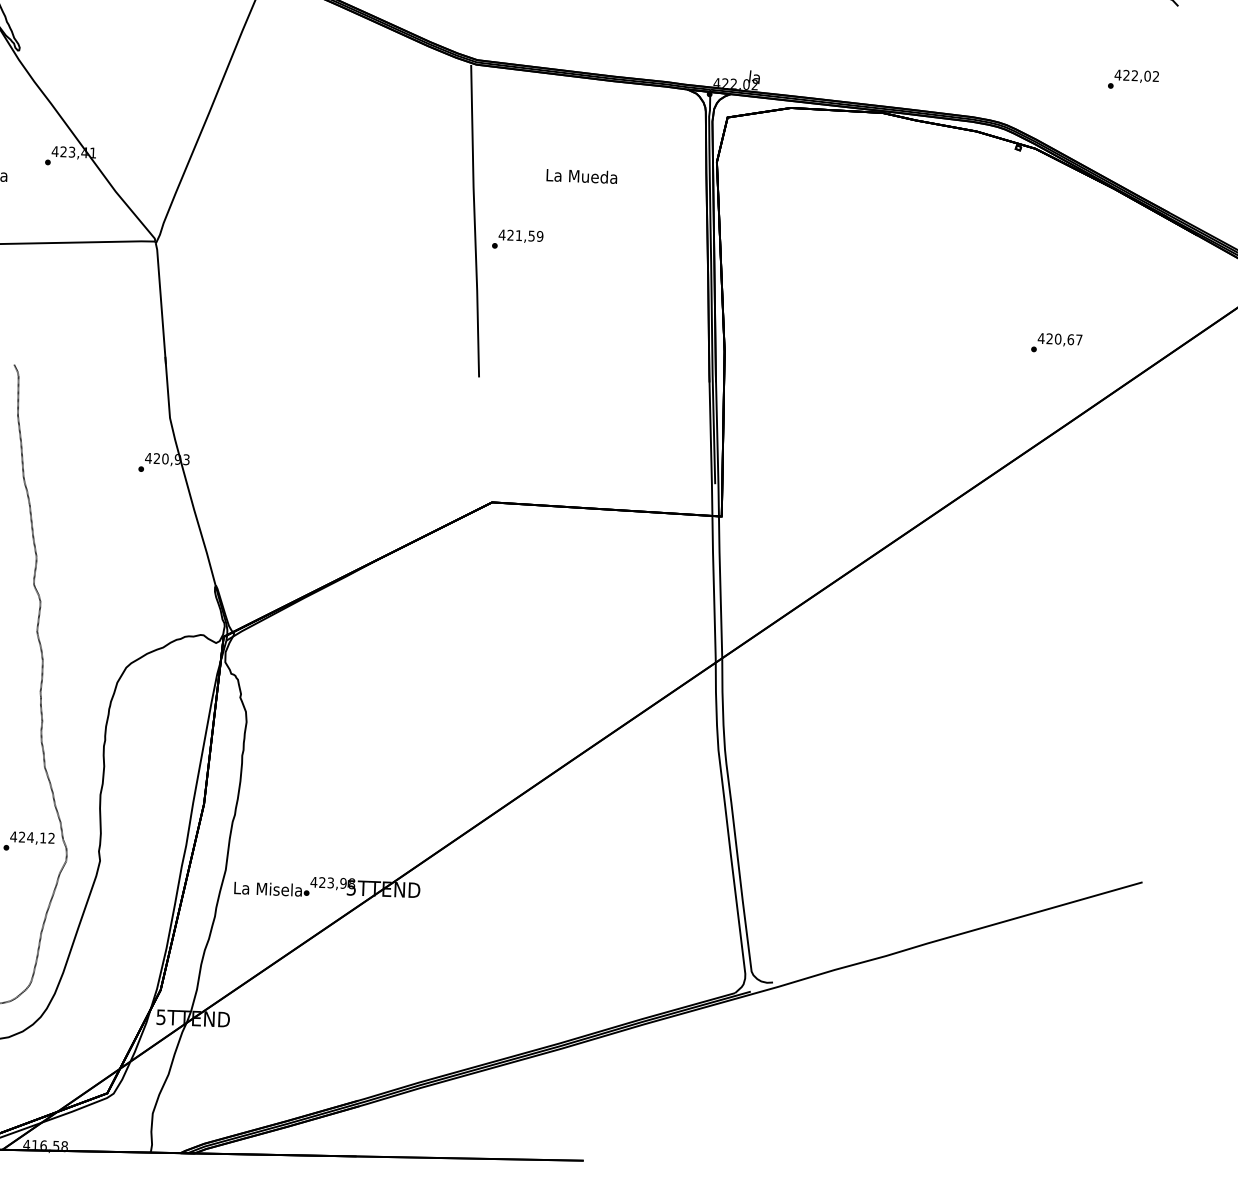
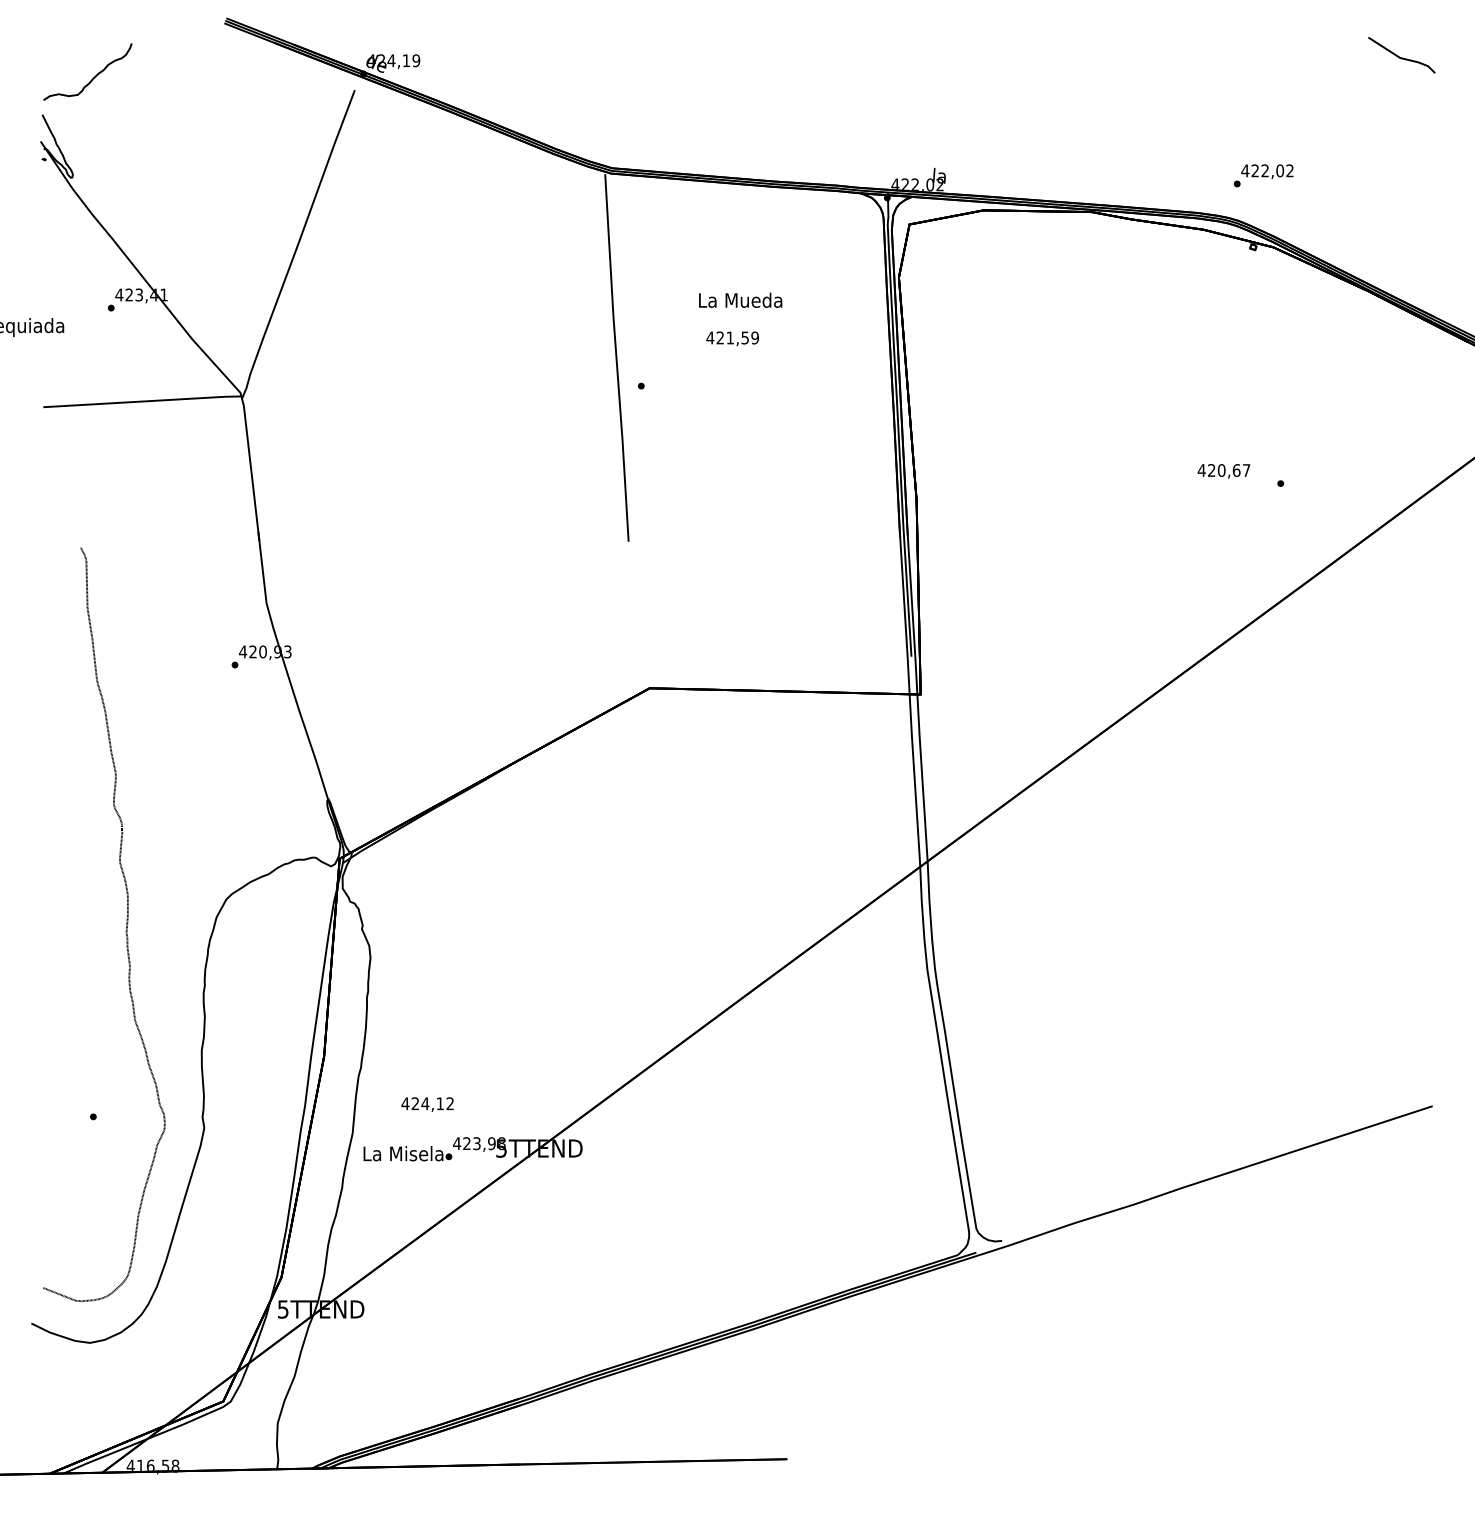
text: (1133, 79) -> (1263, 175), moved
text: (520, 236) -> (732, 338), moved
text: (1059, 340) -> (1223, 471), moved
text: (32, 838) -> (427, 1104), moved

